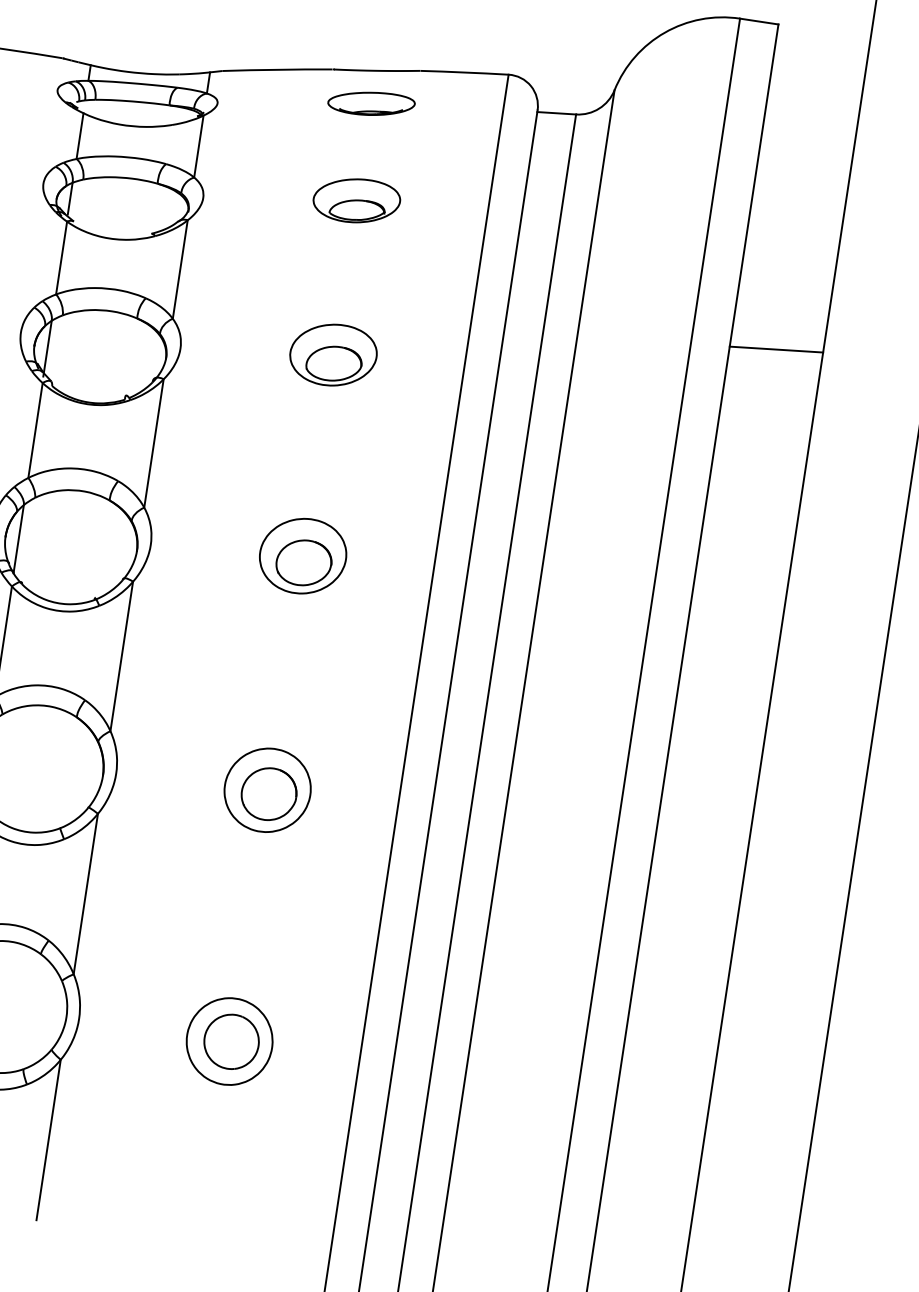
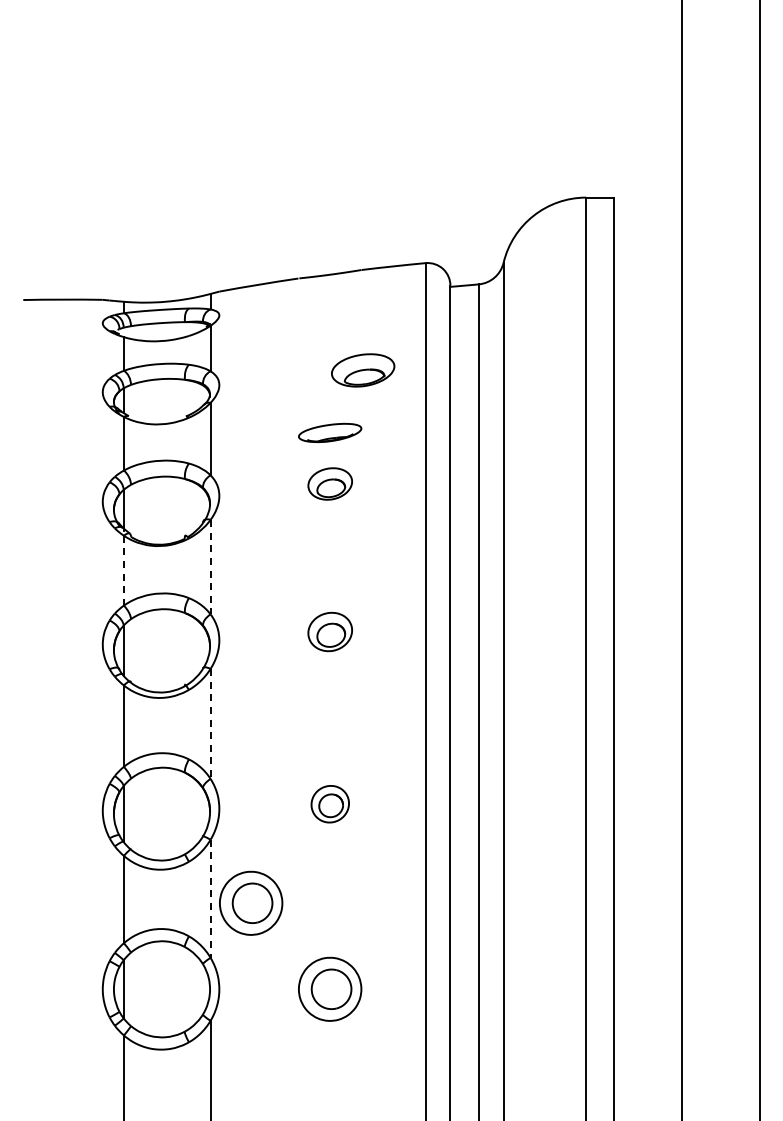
part: (372, 103) -> (330, 432), moved
part: (357, 200) -> (363, 370), moved
line: (776, 349) -> (648, 431), removed
part: (334, 354) -> (330, 483), size x0.7
line: (34, 430) -> (123, 570), solid -> dashed
line: (153, 443) -> (210, 567), solid -> dashed
part: (303, 555) -> (330, 631), size x0.7
line: (121, 657) -> (210, 724), solid -> dashed
part: (268, 789) -> (330, 803), size x0.6
line: (85, 894) -> (210, 899), solid -> dashed
part: (140, 907) -> (251, 902), added

